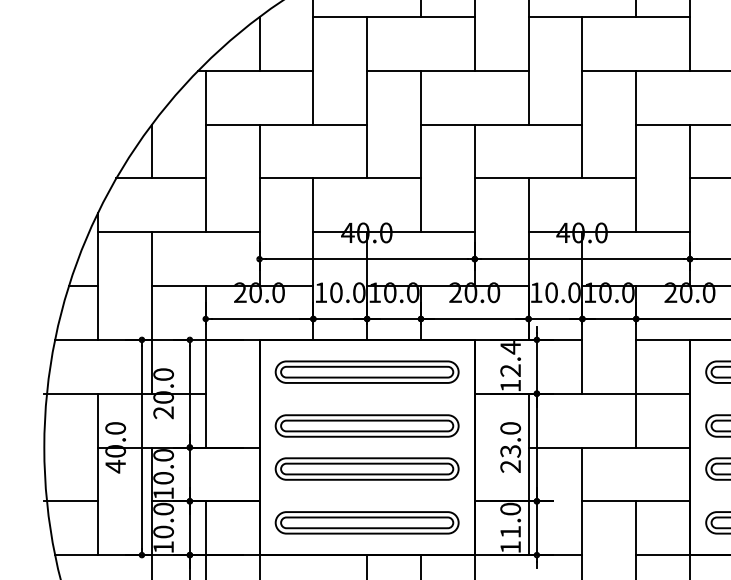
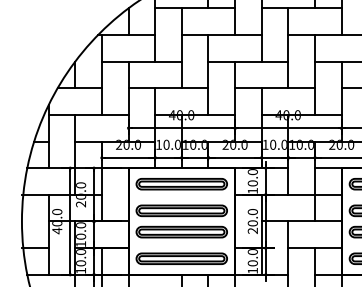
text: (509, 358) -> (252, 177), 12.4 -> 10.0
text: (509, 451) -> (252, 223), 23.0 -> 20.0
text: (509, 532) -> (252, 263), 11.0 -> 10.0

